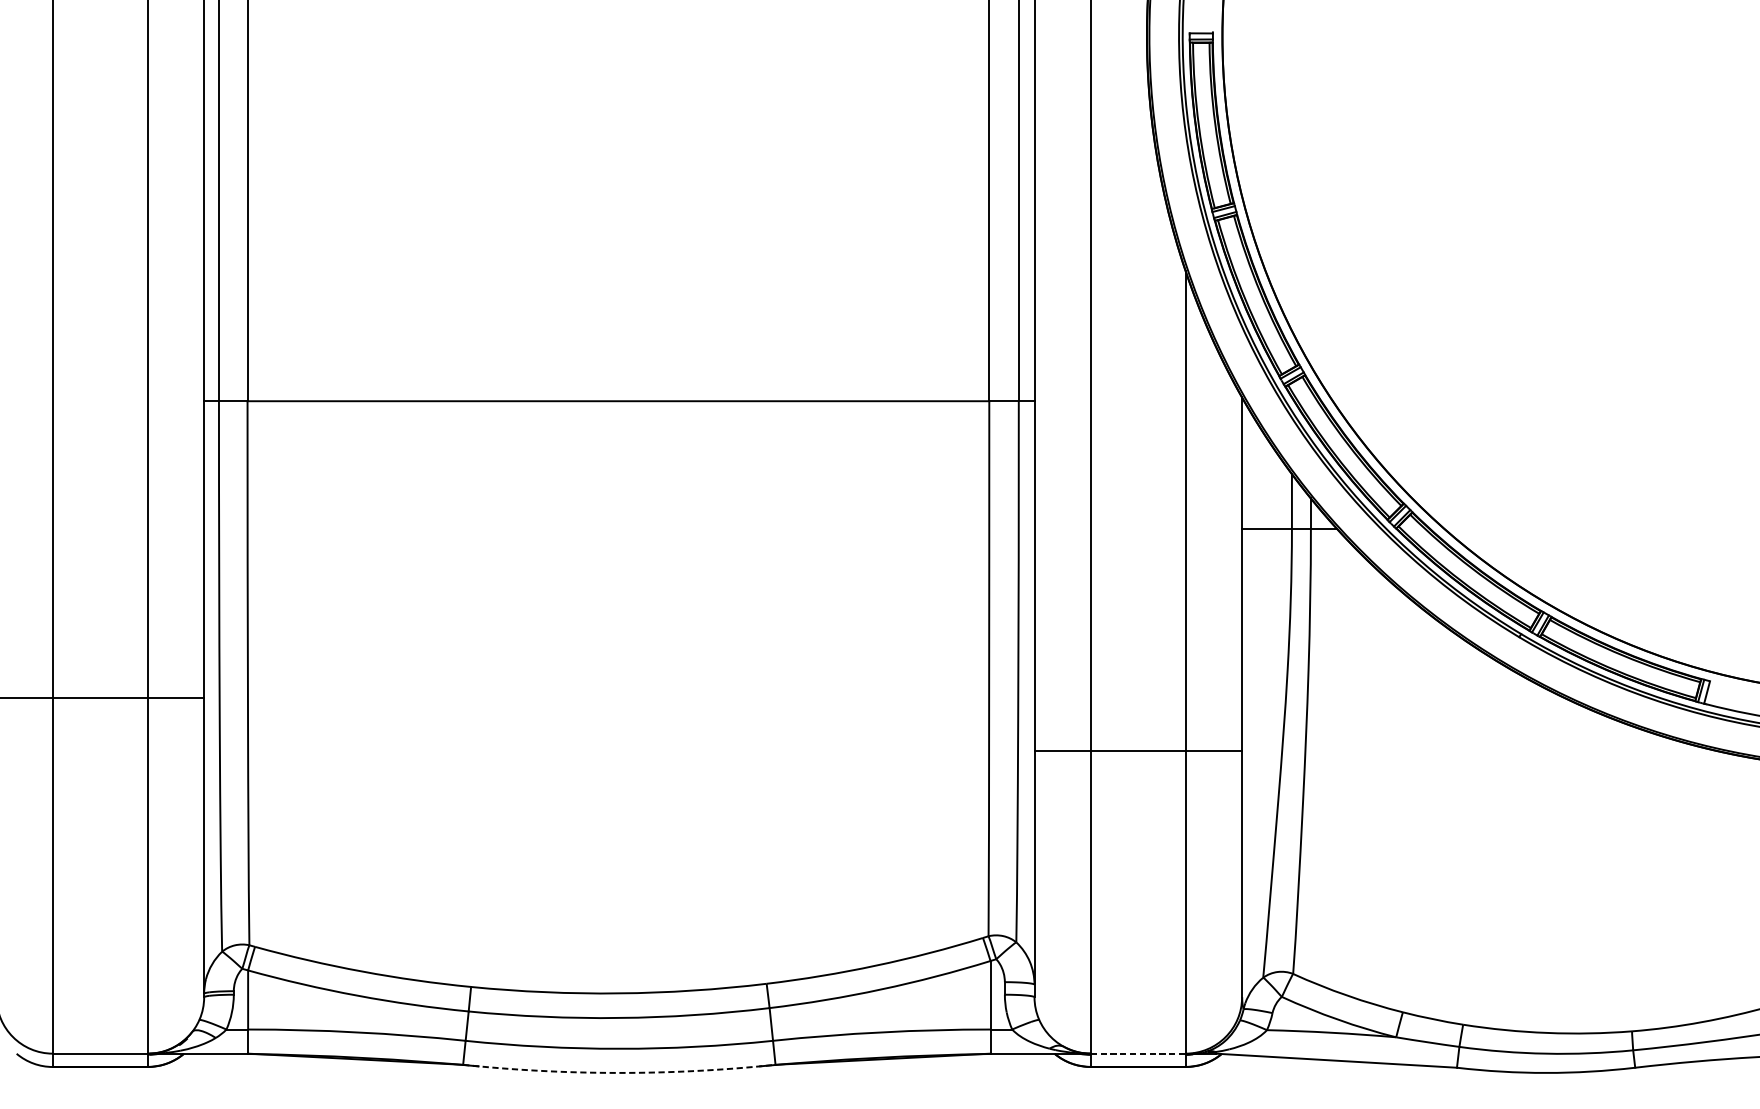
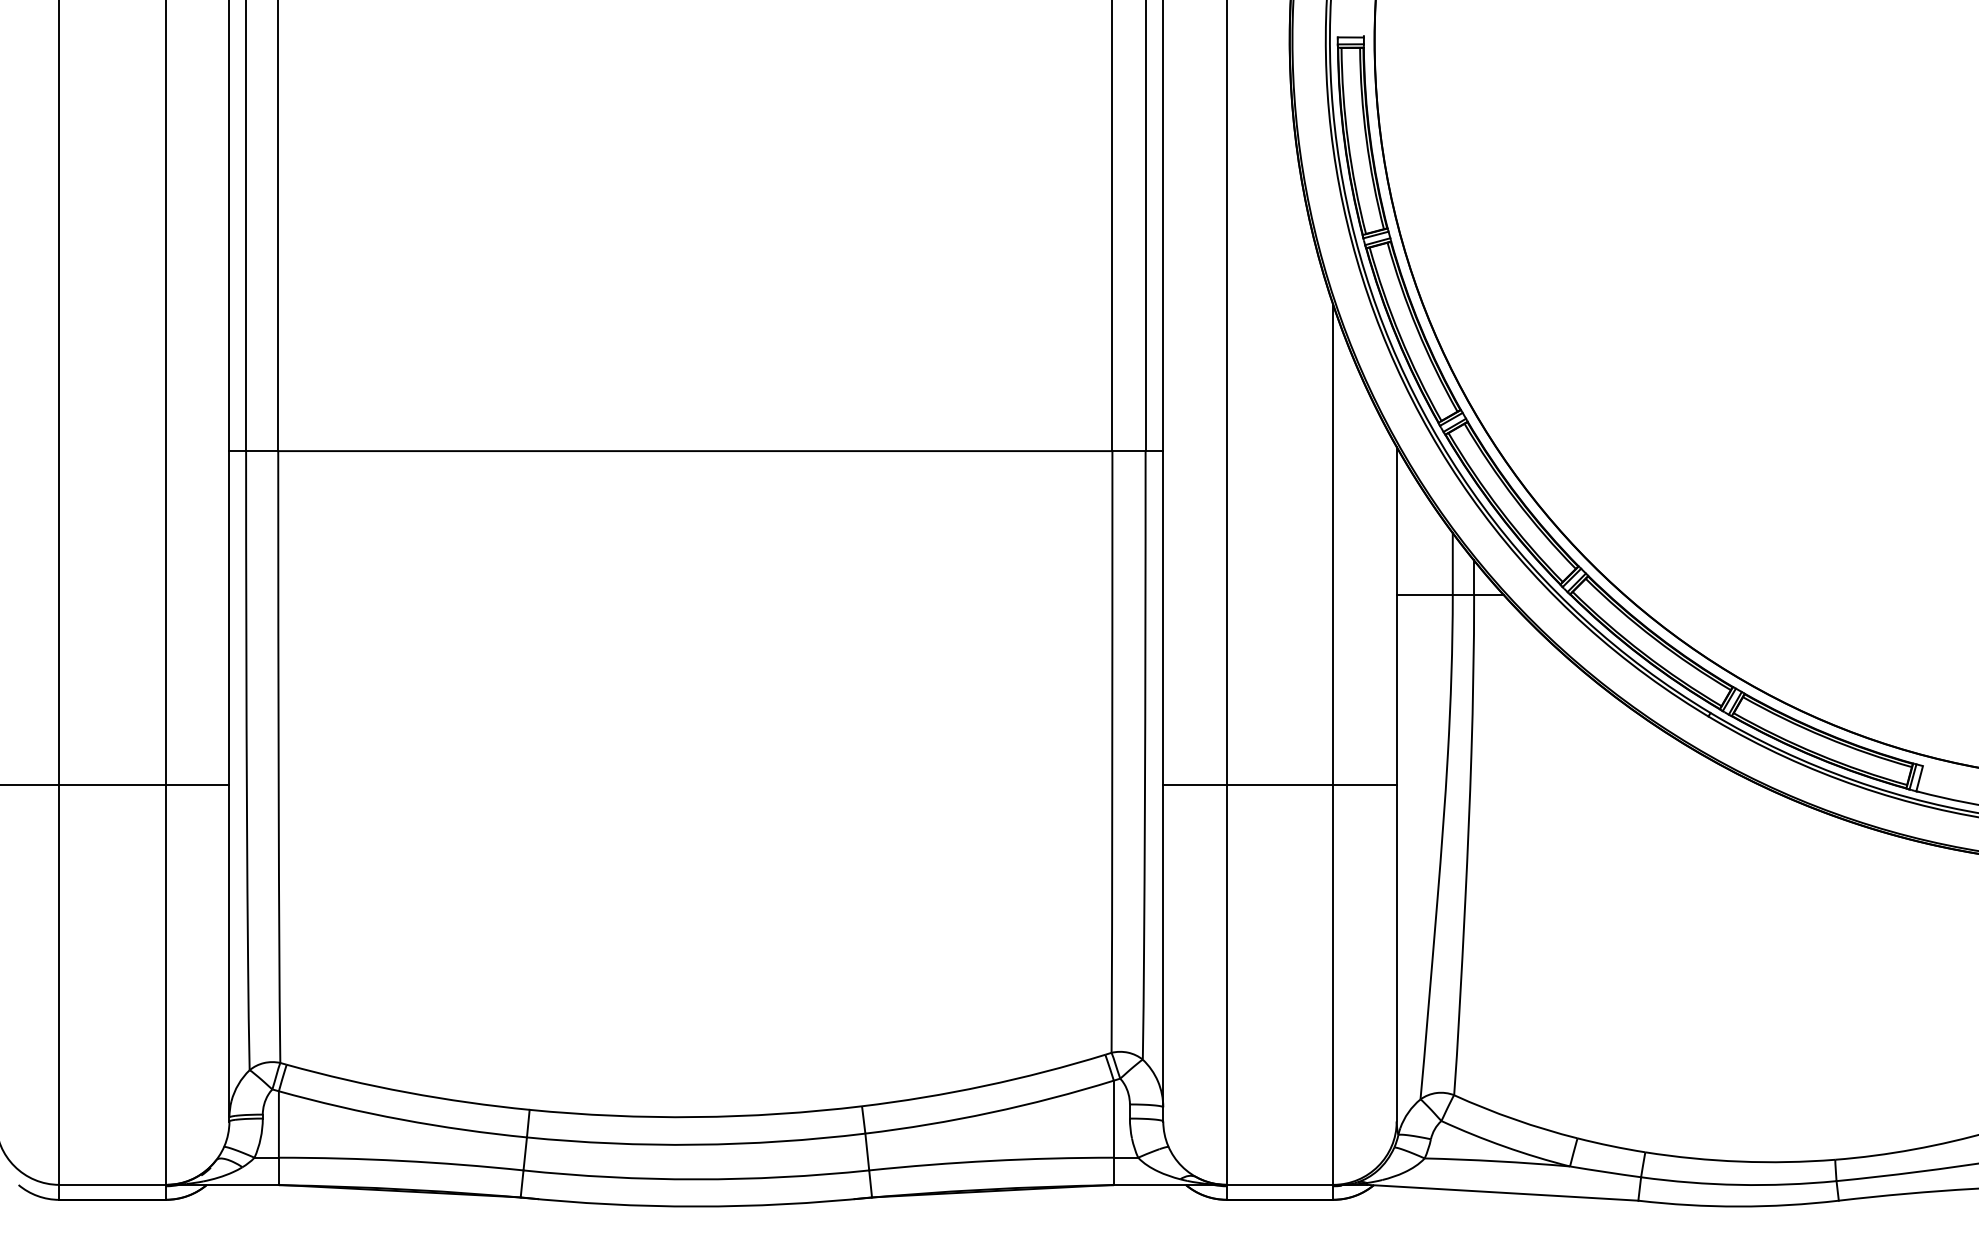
line: (1137, 751) -> (1279, 784), moved
line: (1142, 1053) -> (1284, 1184), dashed -> solid
arc: (619, 1072) -> (696, 1206), dashed -> solid

